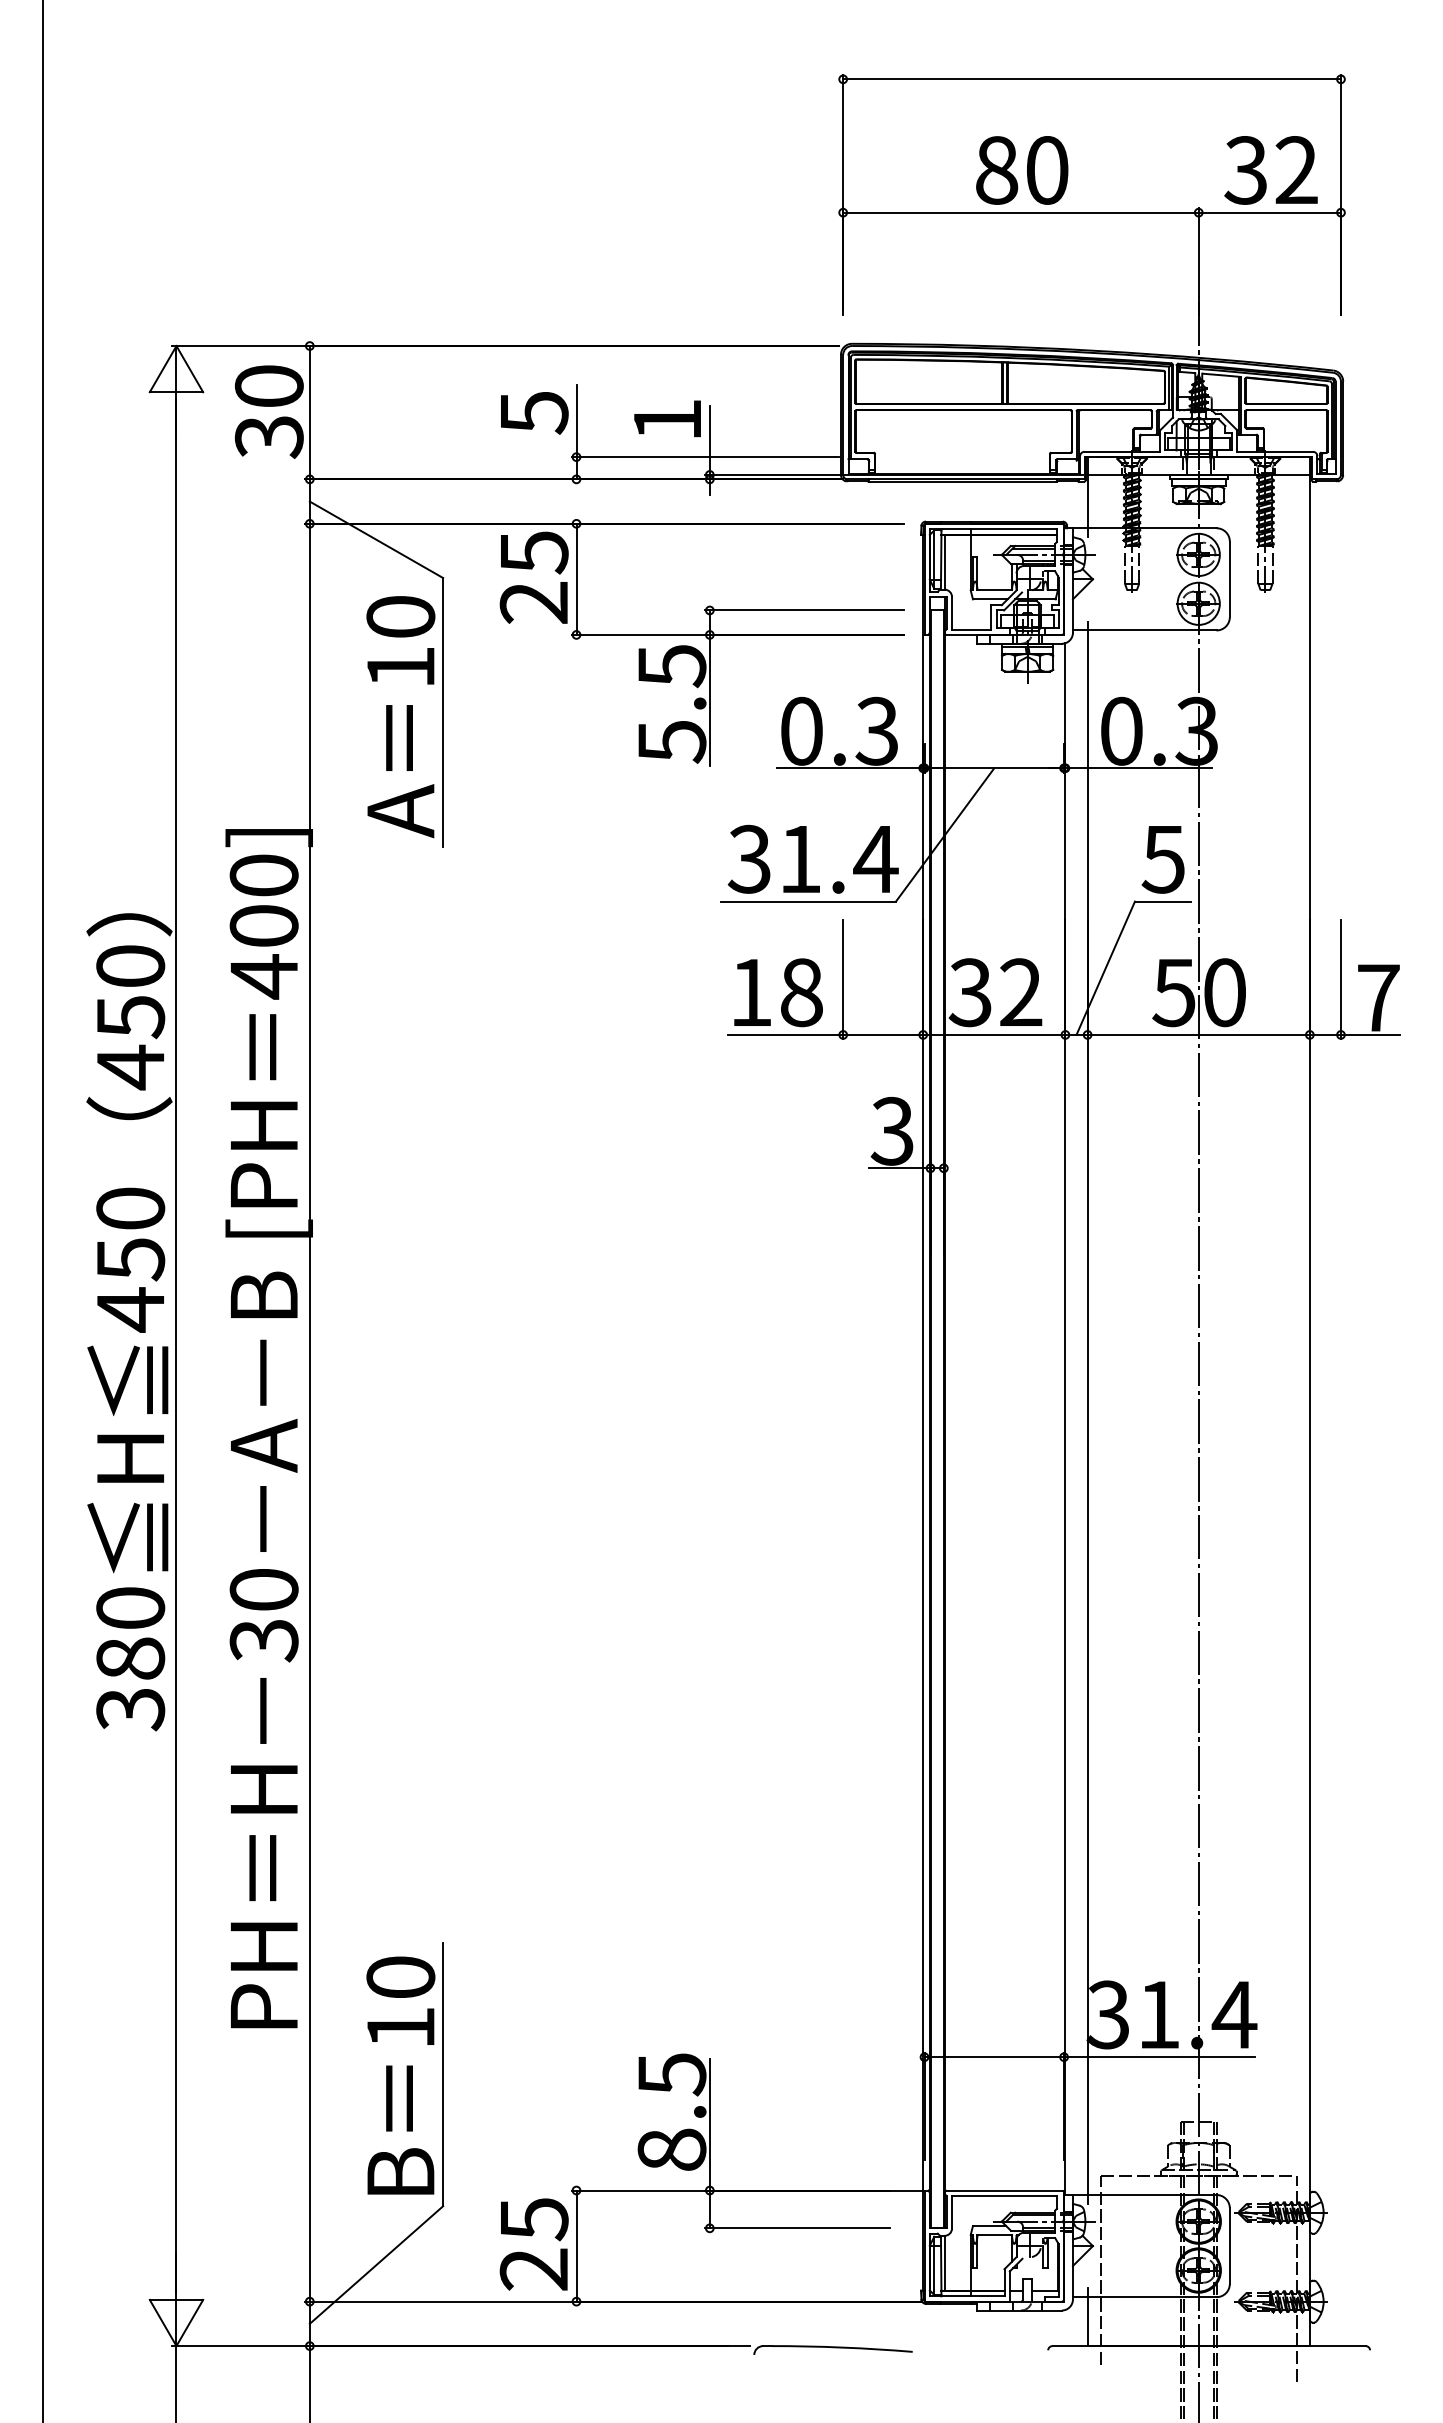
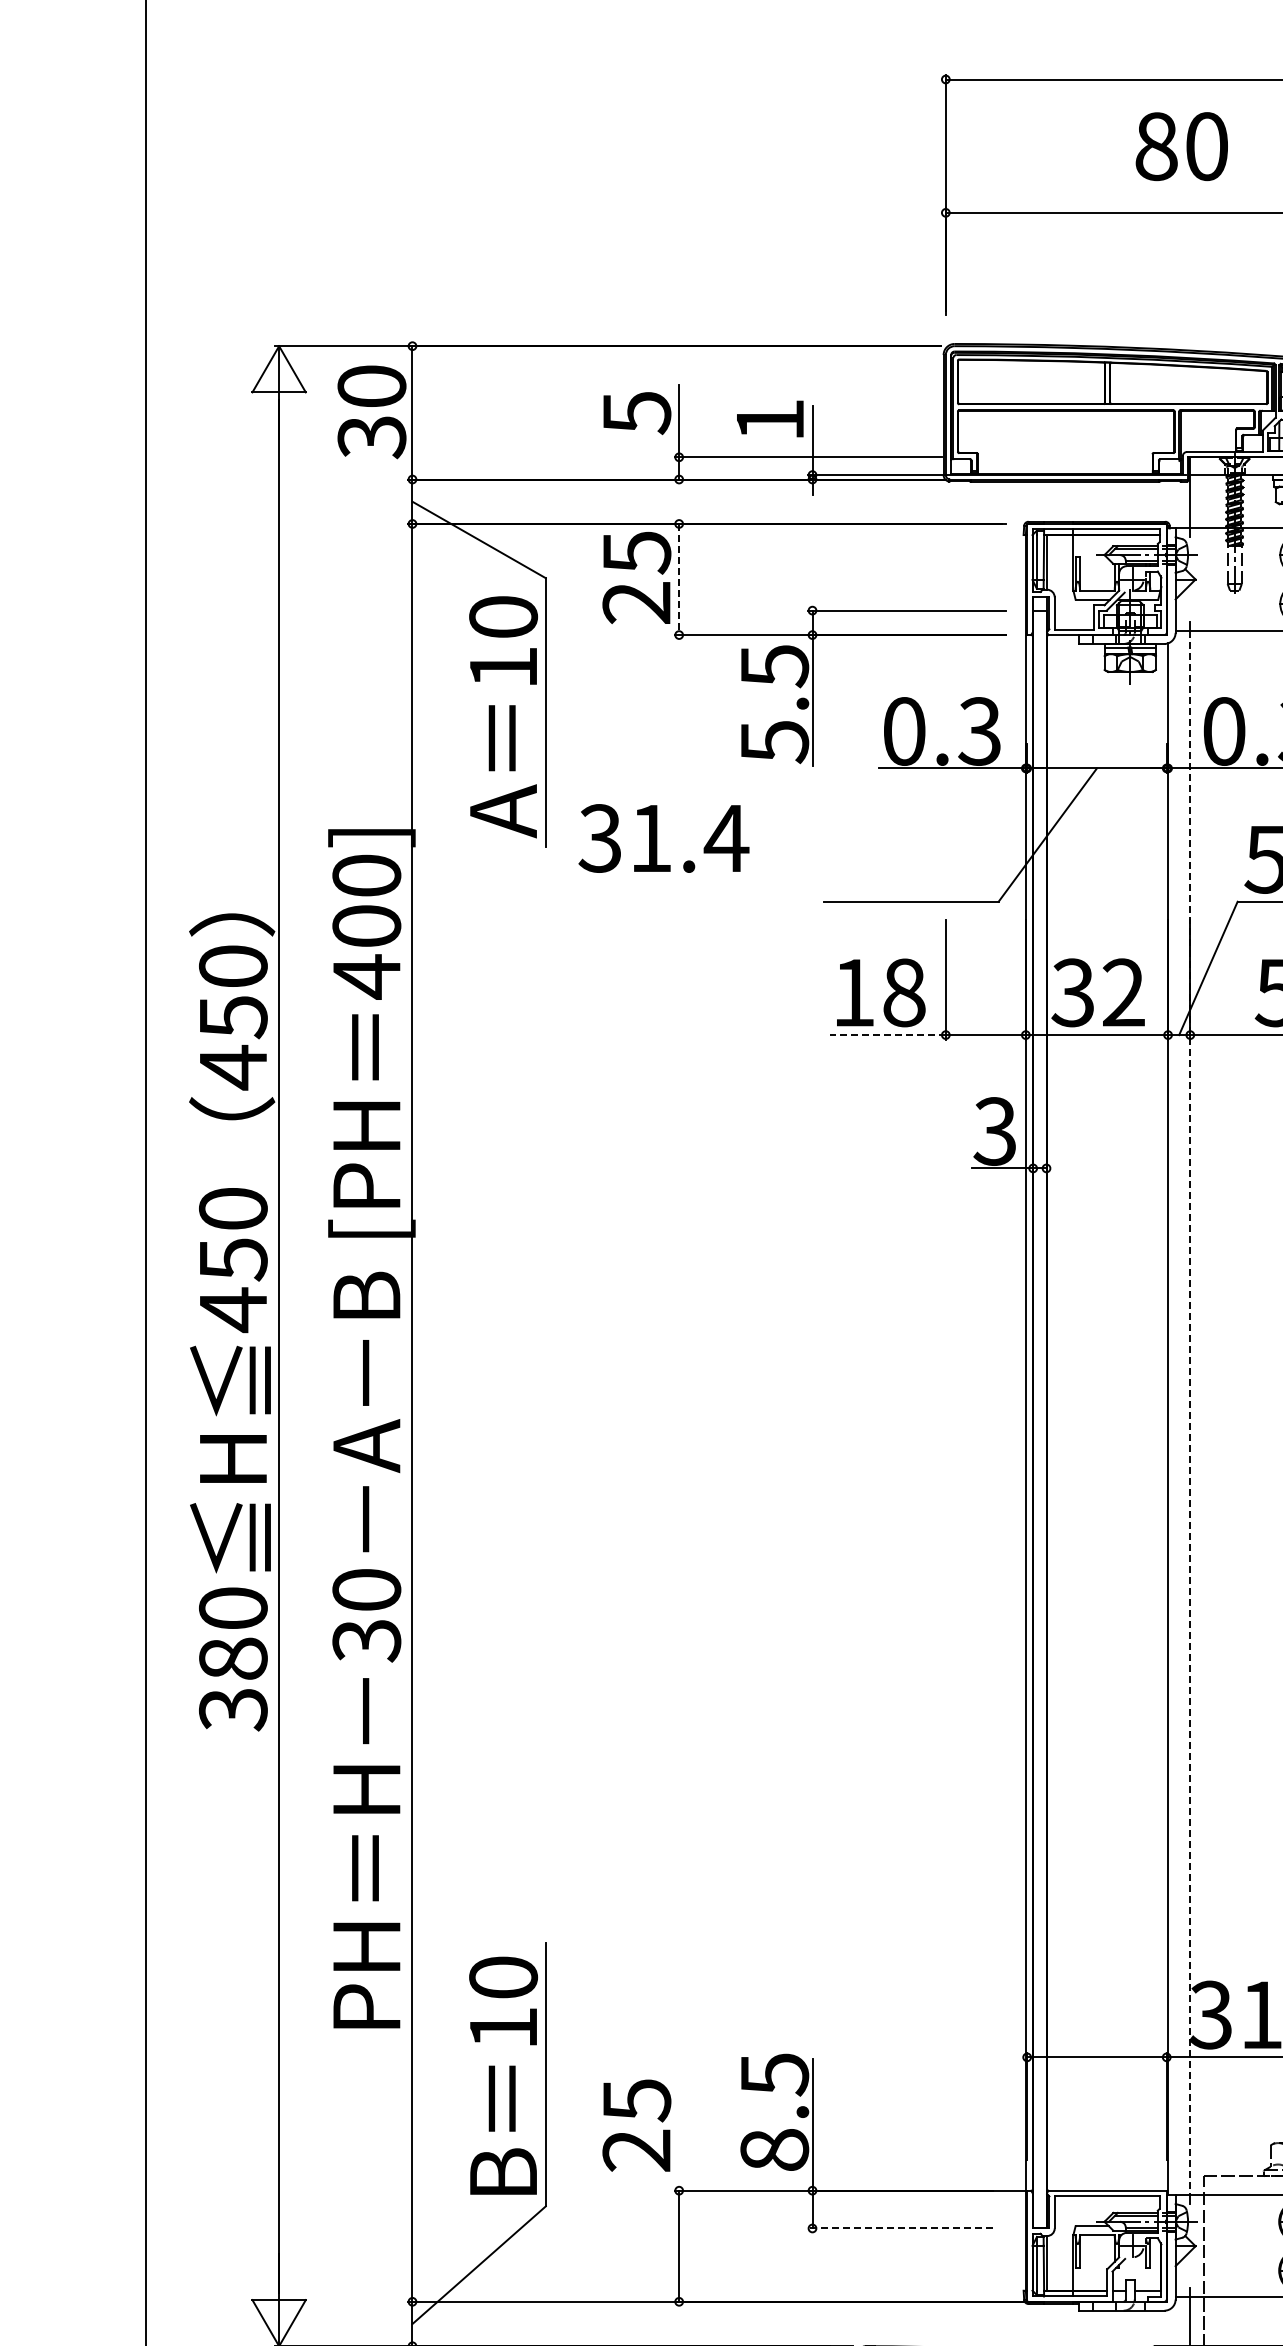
text: (1022, 170) -> (1182, 146), moved
line: (576, 579) -> (679, 579), solid -> dashed
text: (812, 858) -> (663, 837), moved
line: (785, 1034) -> (888, 1034), solid -> dashed
line: (1087, 1413) -> (1190, 1413), solid -> dashed
line: (797, 2228) -> (900, 2228), solid -> dashed
text: (533, 2244) -> (636, 2125), moved

